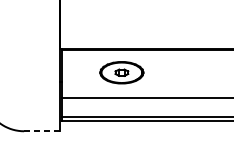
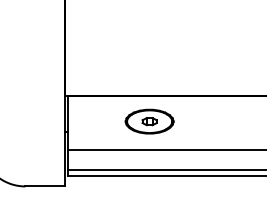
part: (121, 72) -> (149, 121), moved
line: (42, 131) -> (45, 186), dashed -> solid

